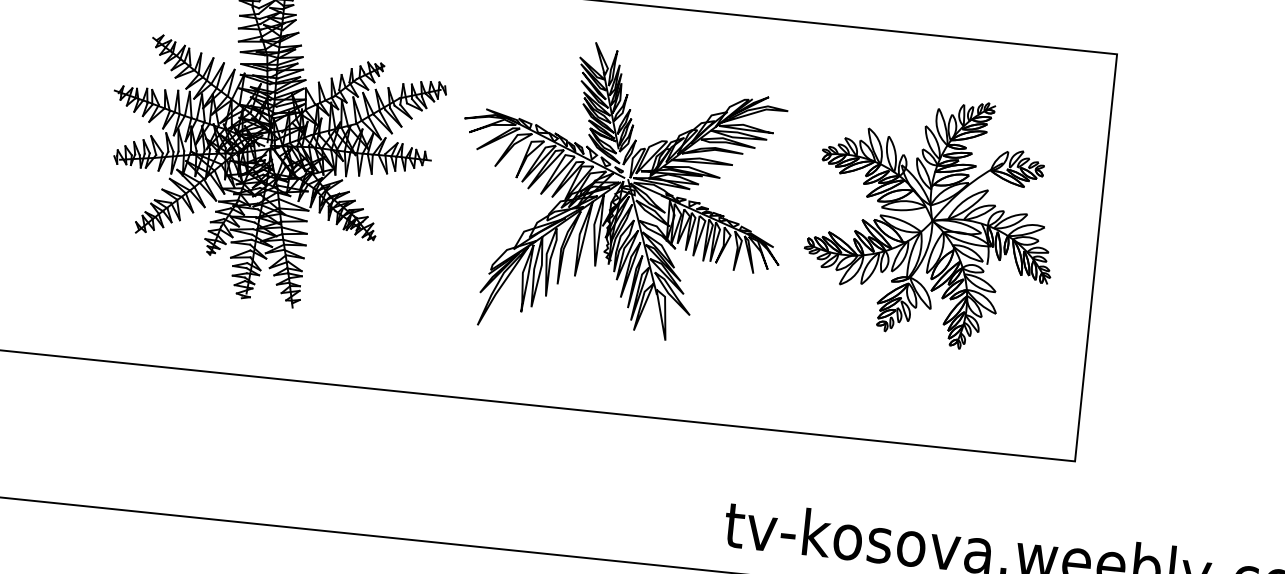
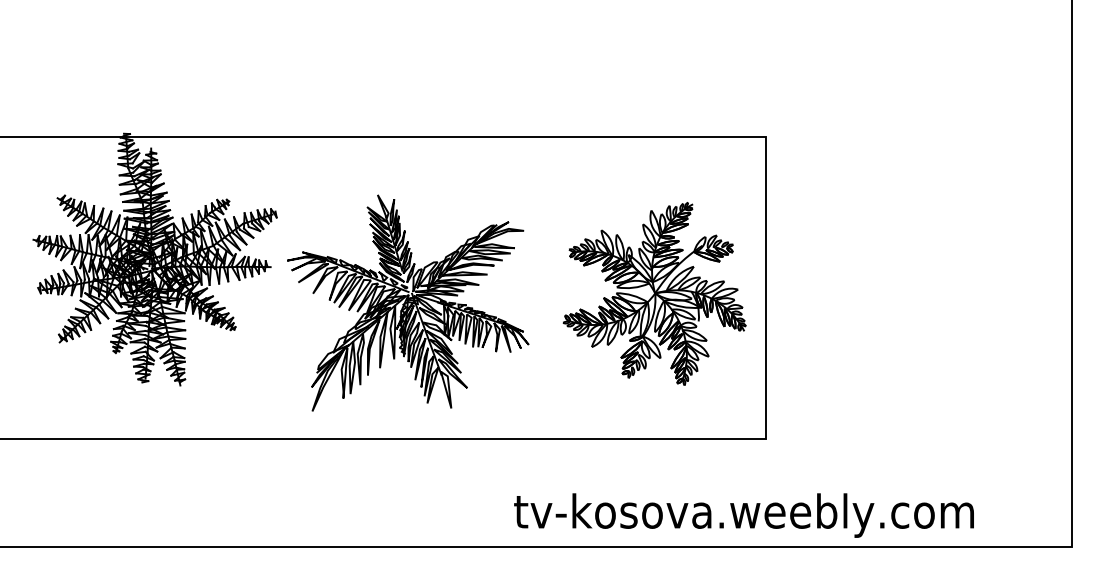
part: (622, 191) -> (408, 302), moved
part: (931, 220) -> (654, 293), moved

